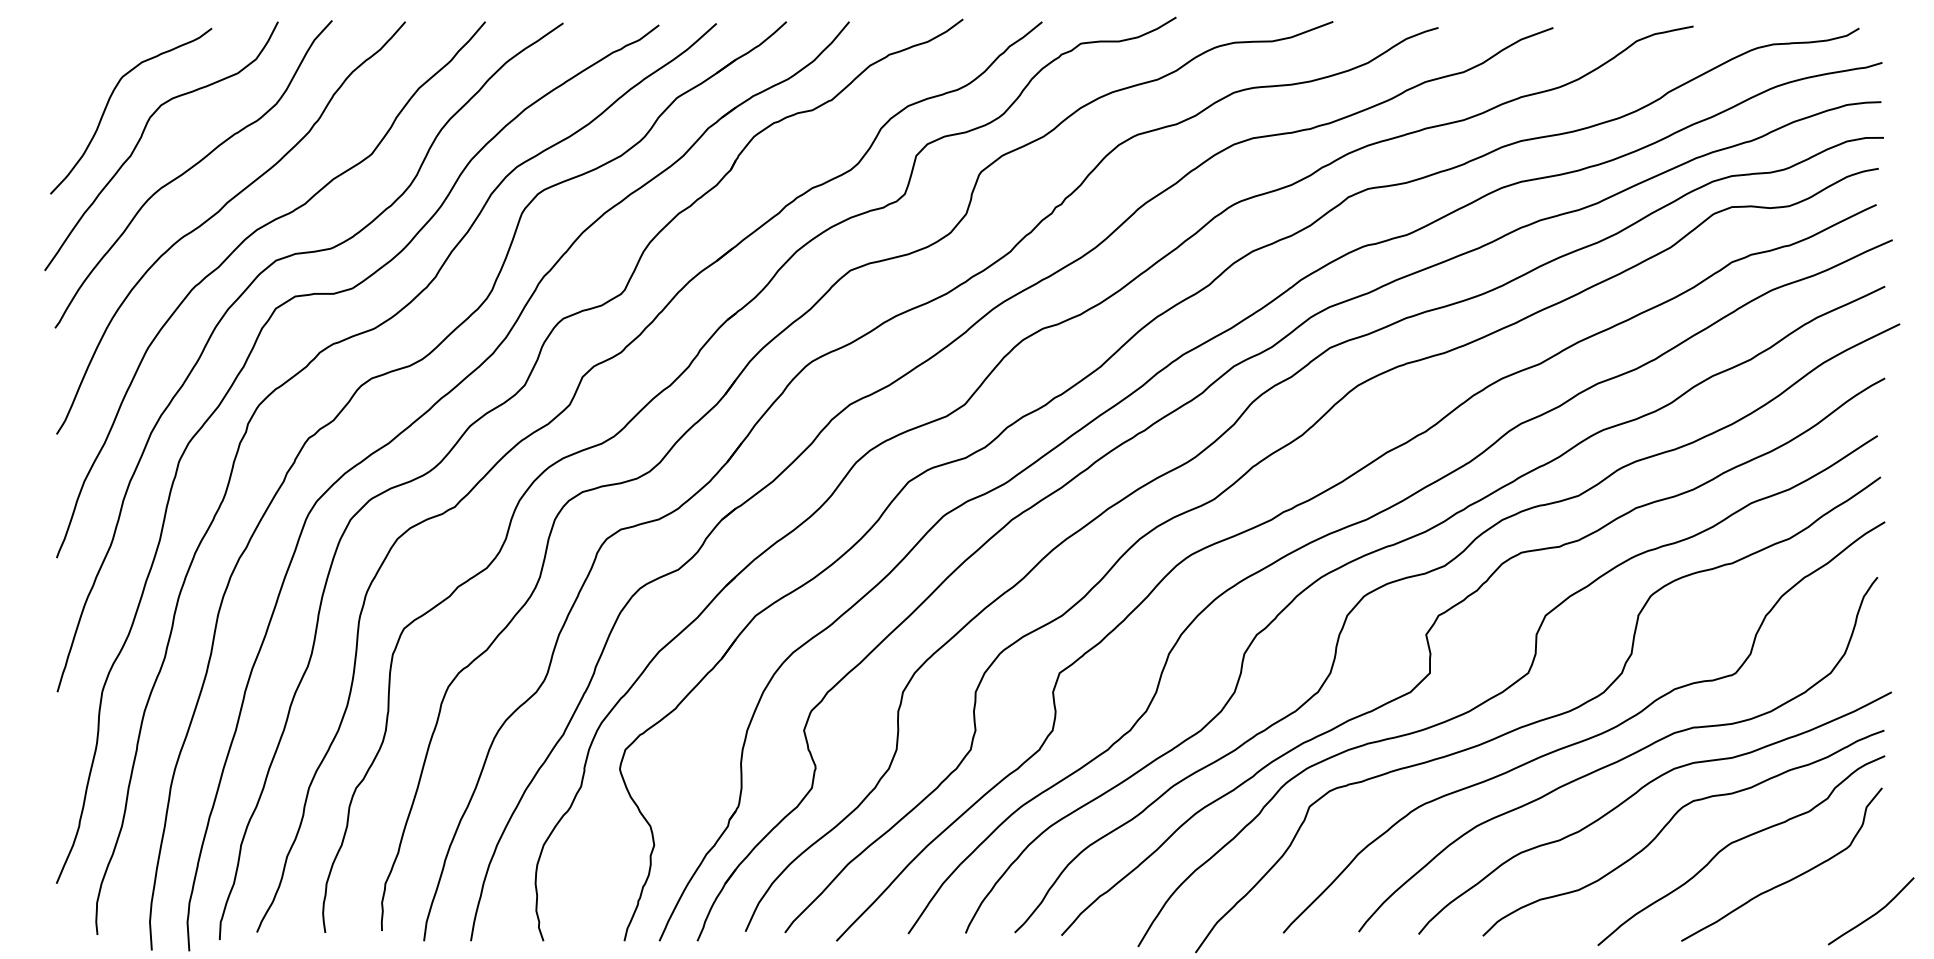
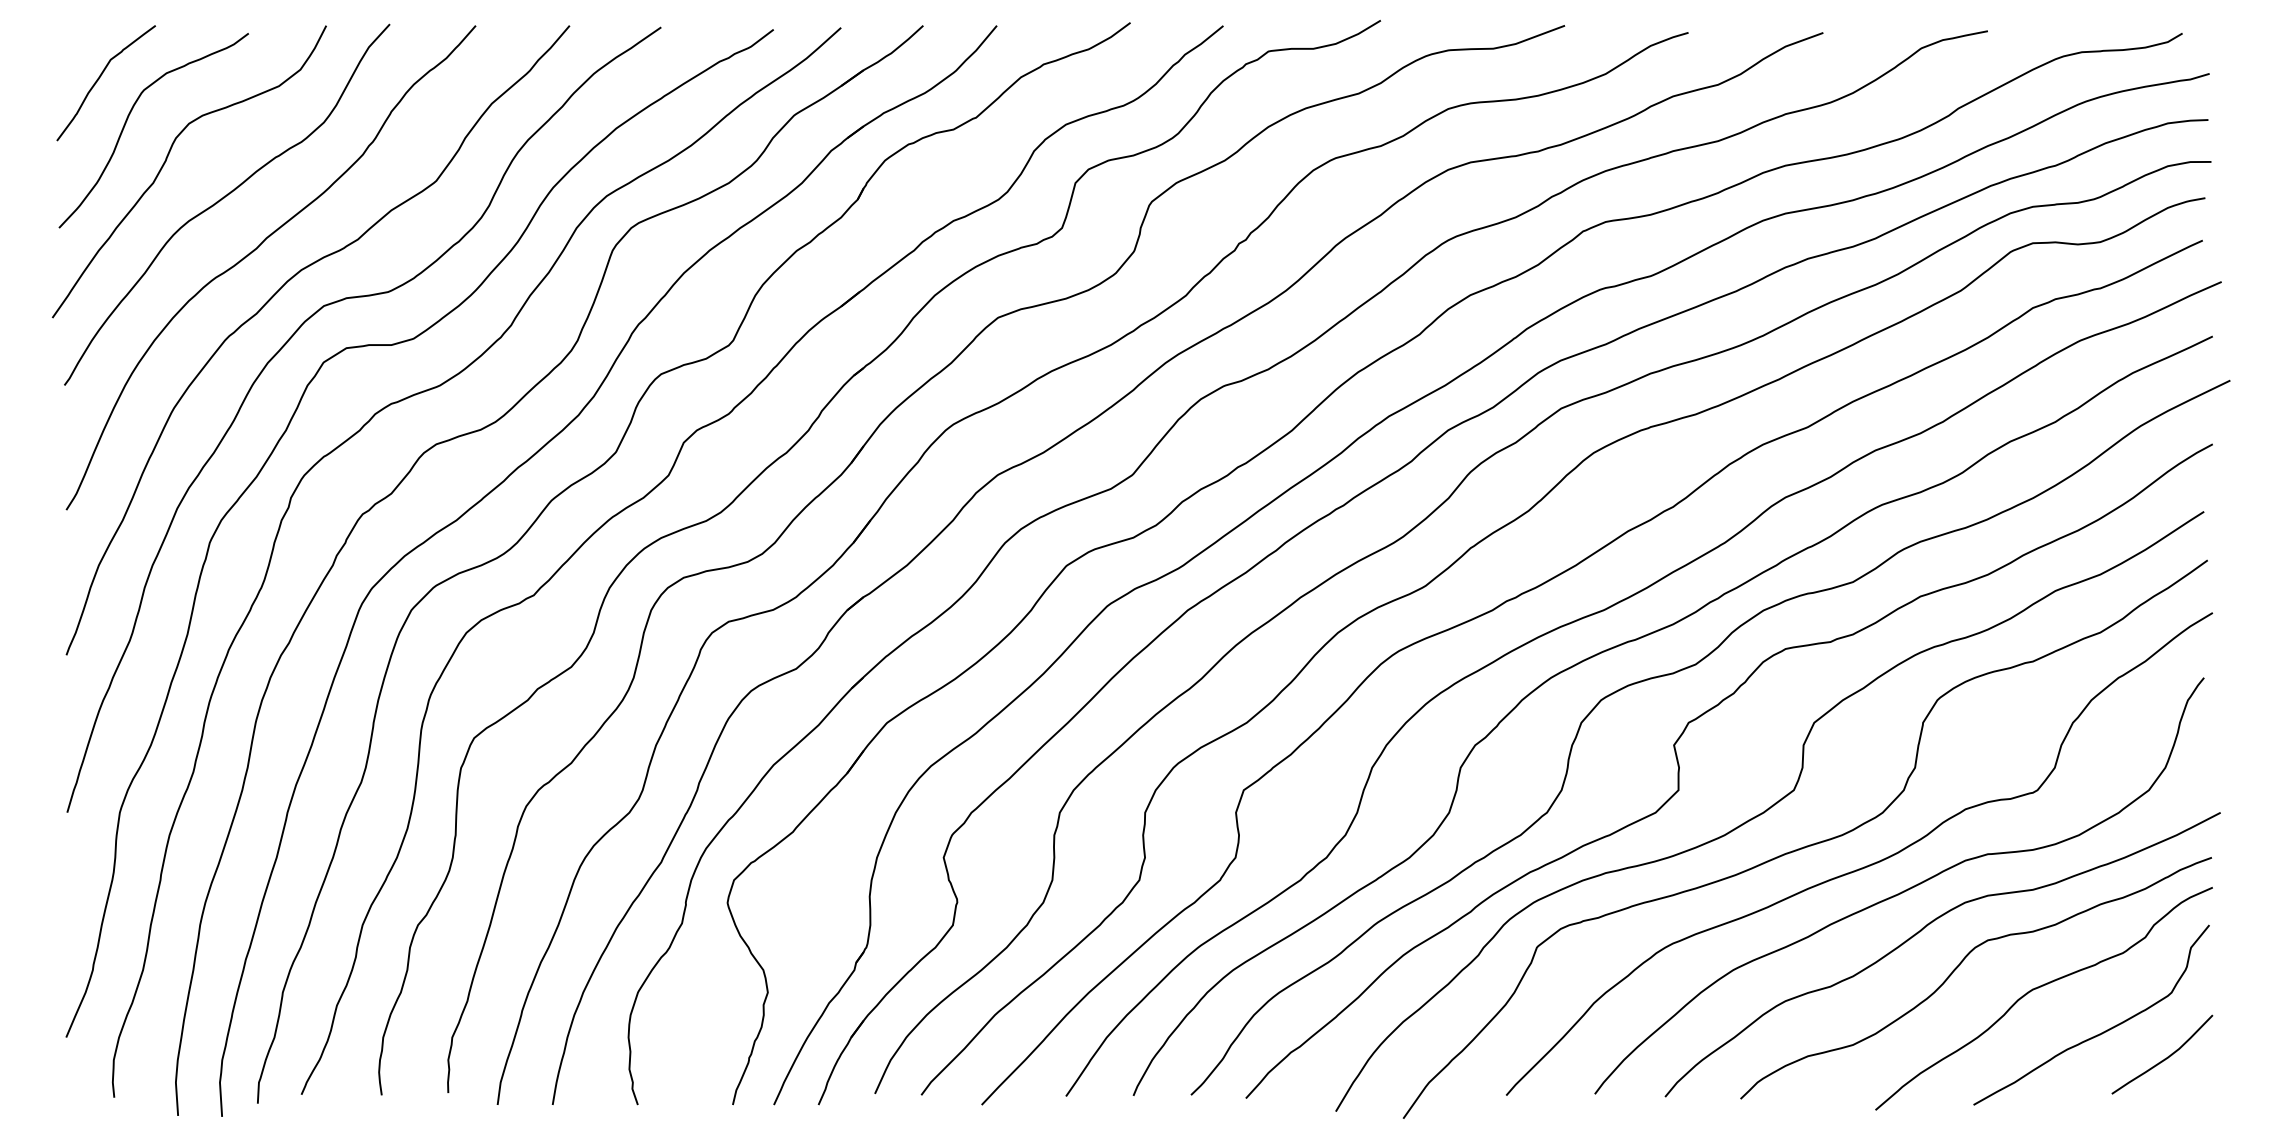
curve: (84, 68) -> (99, 80), added
curve: (1871, 915) -> (2162, 1059), moved

